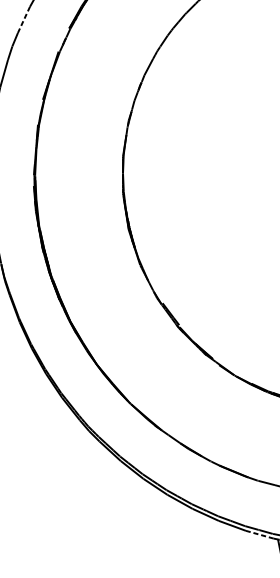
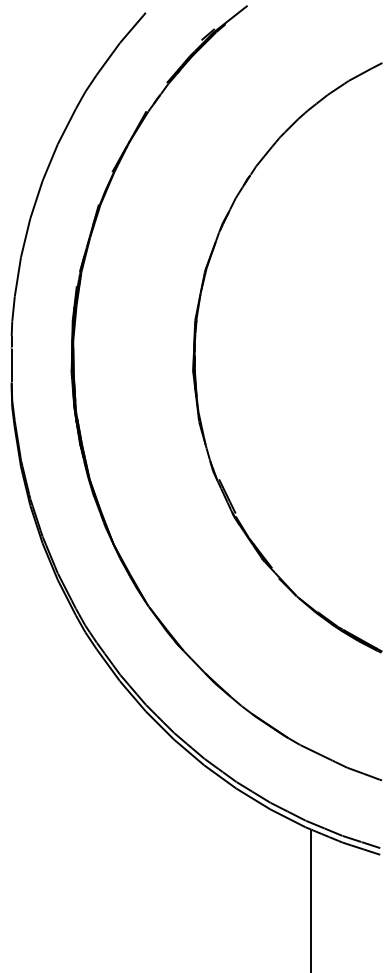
line: (24, 20) -> (108, 59), dashed -> solid
line: (259, 534) -> (287, 818), dashed -> solid

